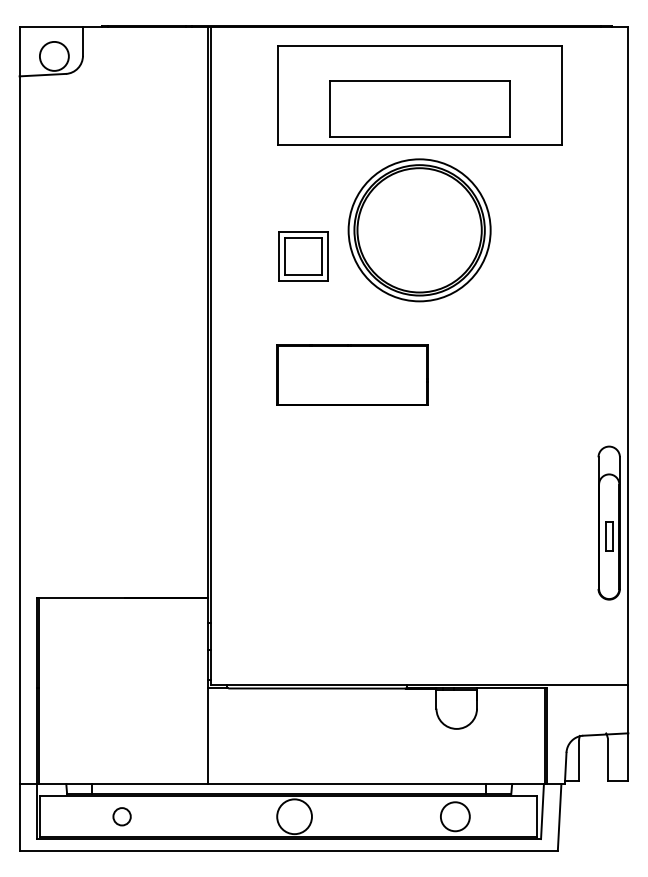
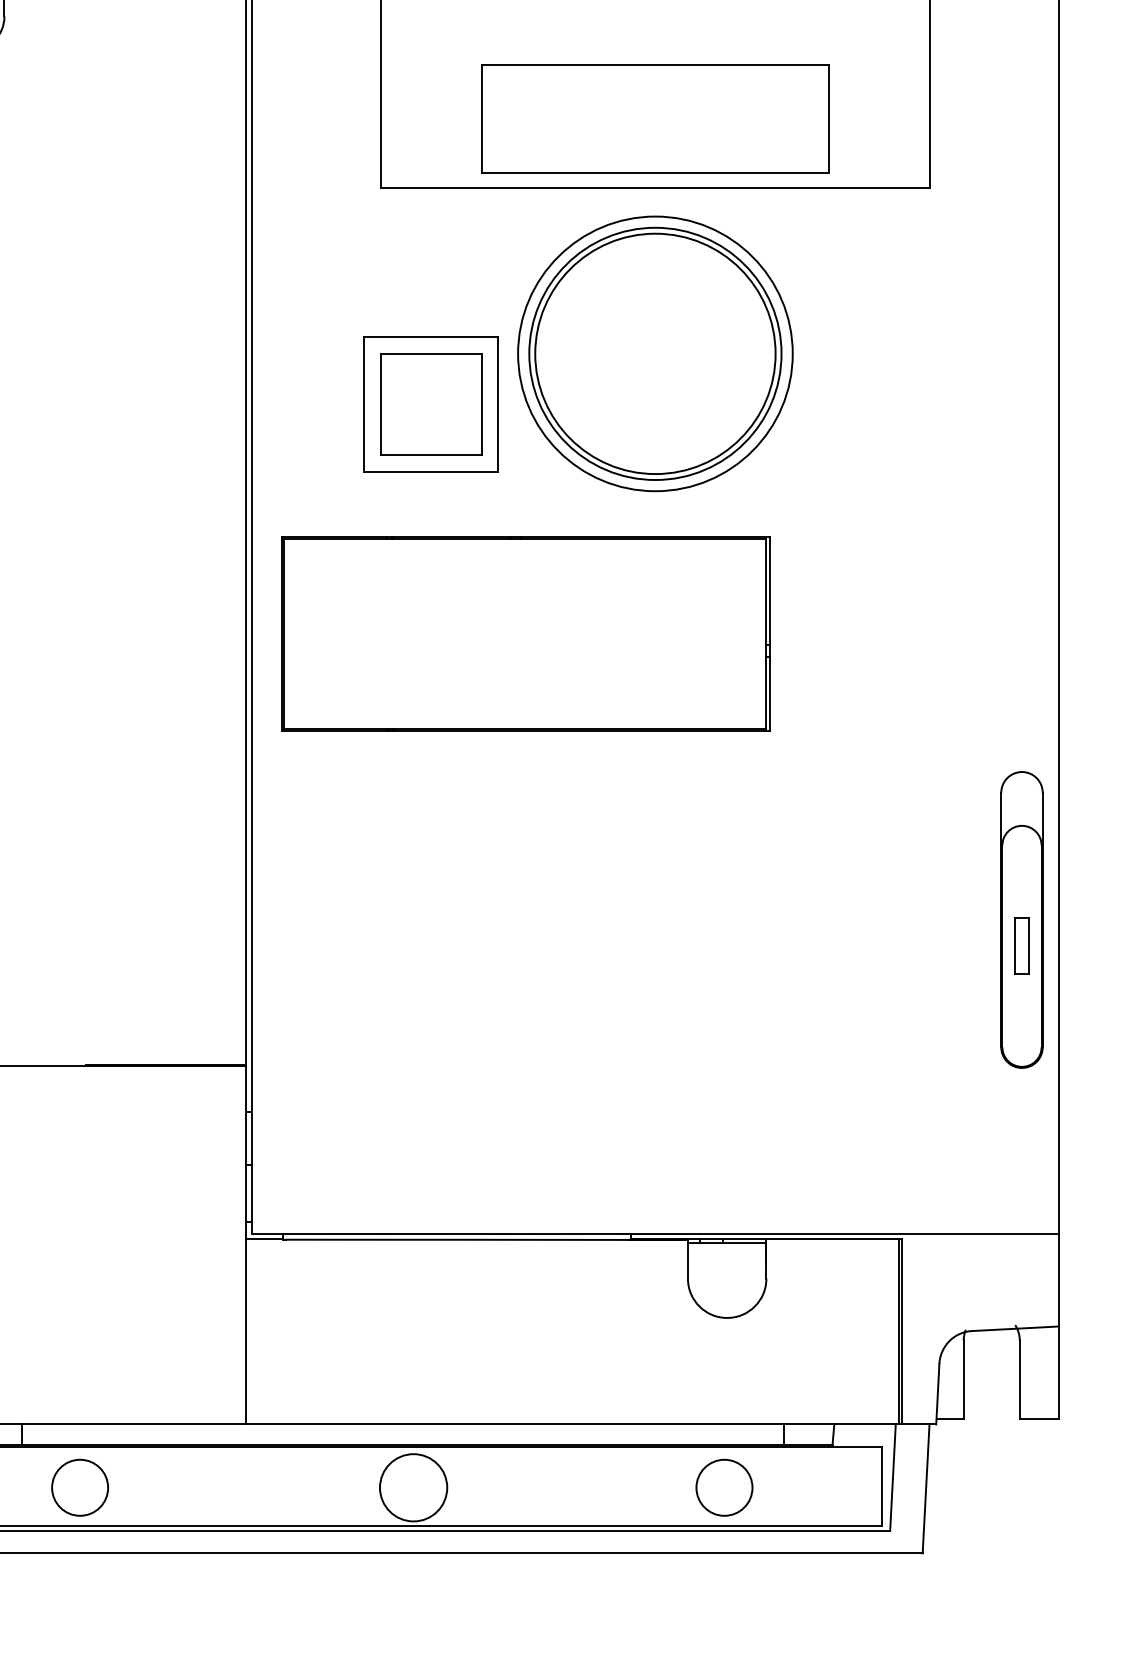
part: (303, 256) -> (430, 404), size x1.43
part: (352, 374) -> (525, 632), size x1.67
circle: (121, 816) -> (78, 1487), size x1.67

